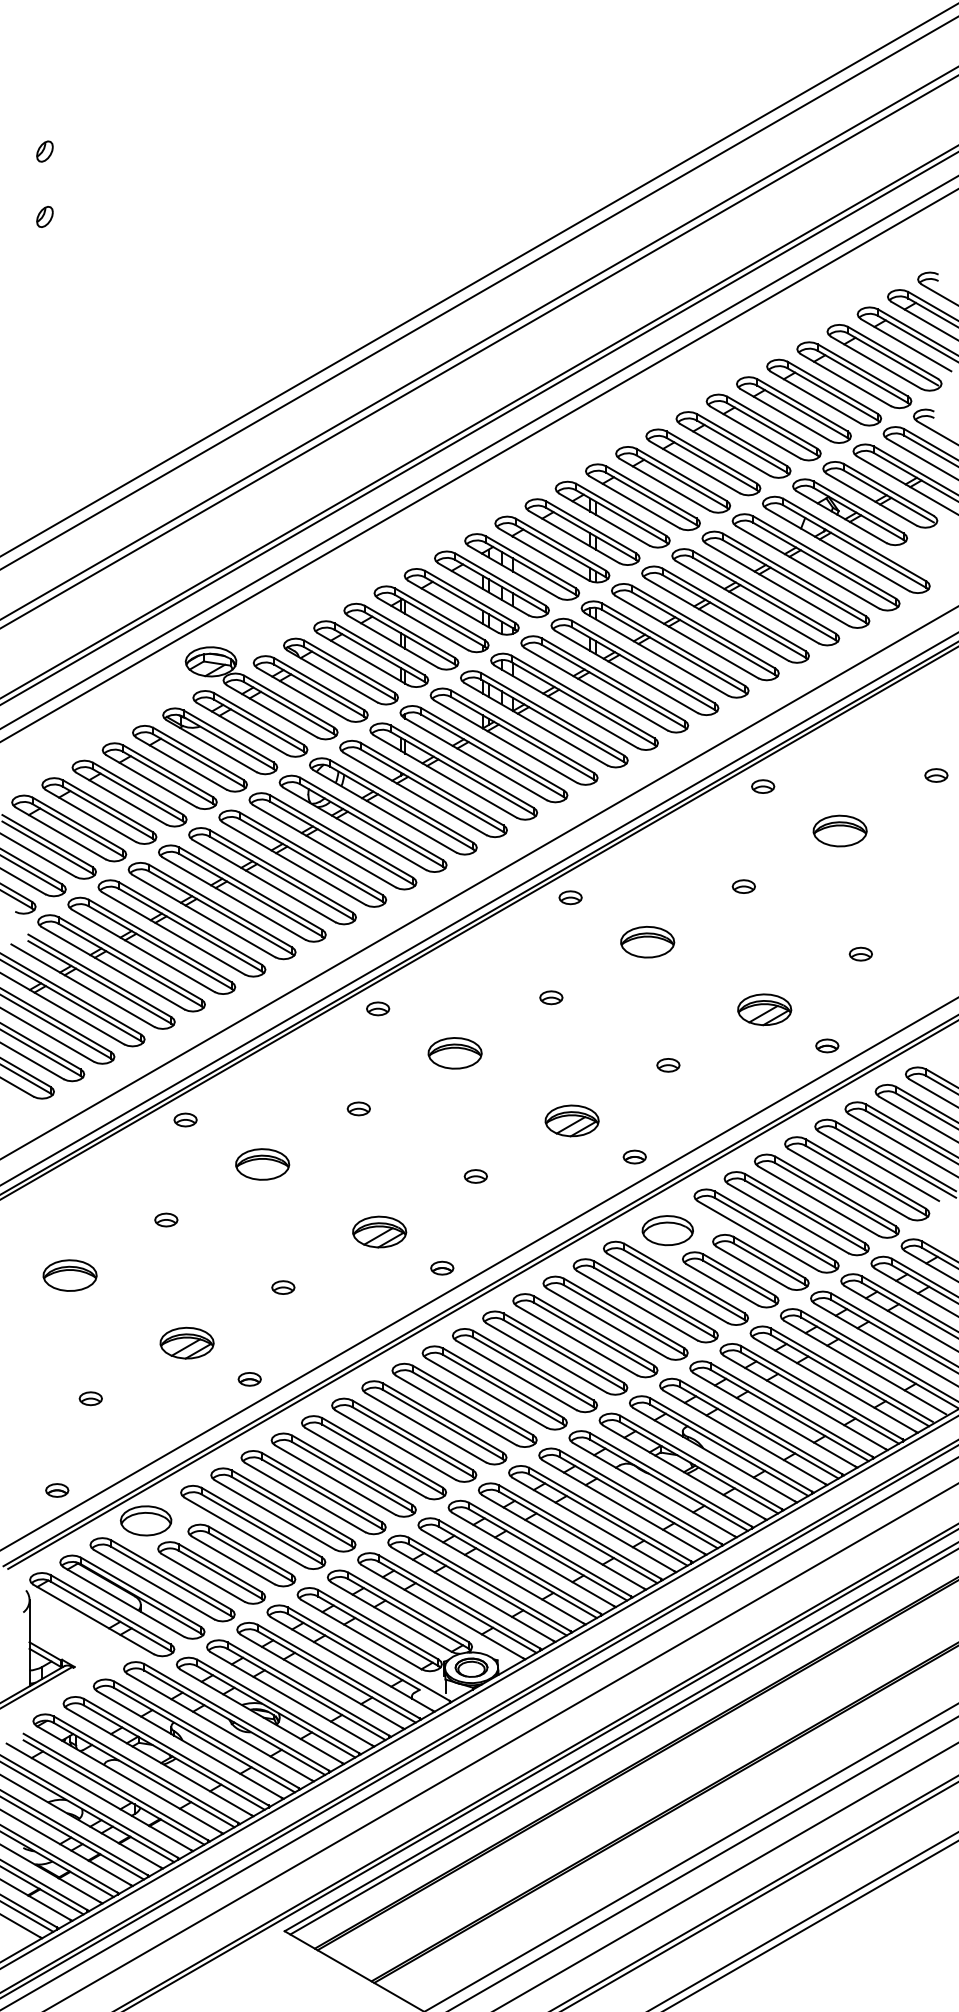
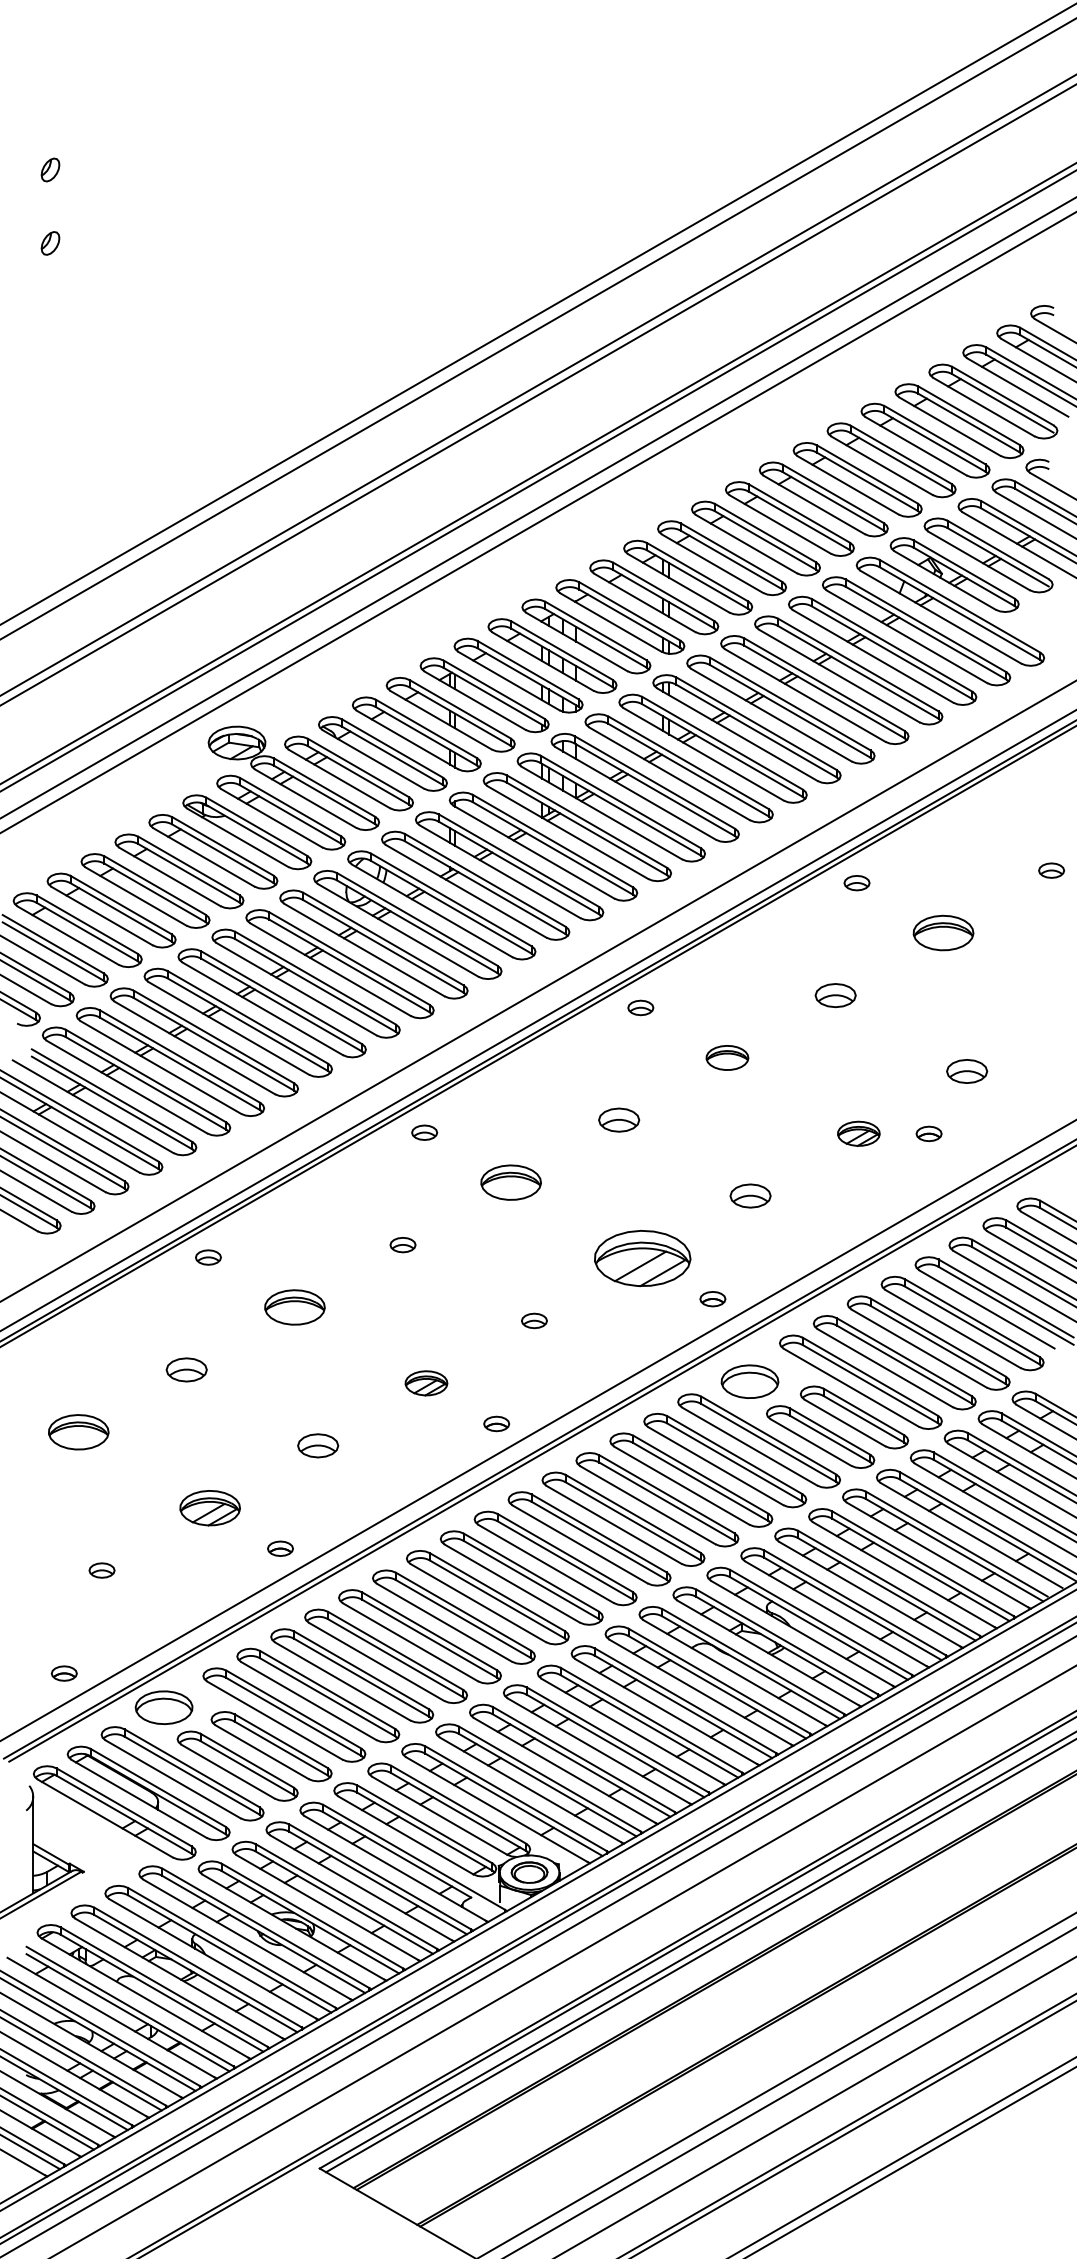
part: (743, 886) -> (834, 995), size x1.6
part: (647, 942) -> (727, 1058), size x0.7
part: (860, 953) -> (966, 1070), size x1.6
part: (551, 997) -> (619, 1119), size x1.6
part: (764, 1009) -> (858, 1133), size x0.7
part: (827, 1045) -> (929, 1133), moved
part: (668, 1065) -> (750, 1196), size x1.6
part: (571, 1120) -> (641, 1258), size x1.6
part: (166, 1219) -> (187, 1369), size x1.6
part: (379, 1231) -> (426, 1382), size x0.7
part: (283, 1287) -> (318, 1445), size x1.6

